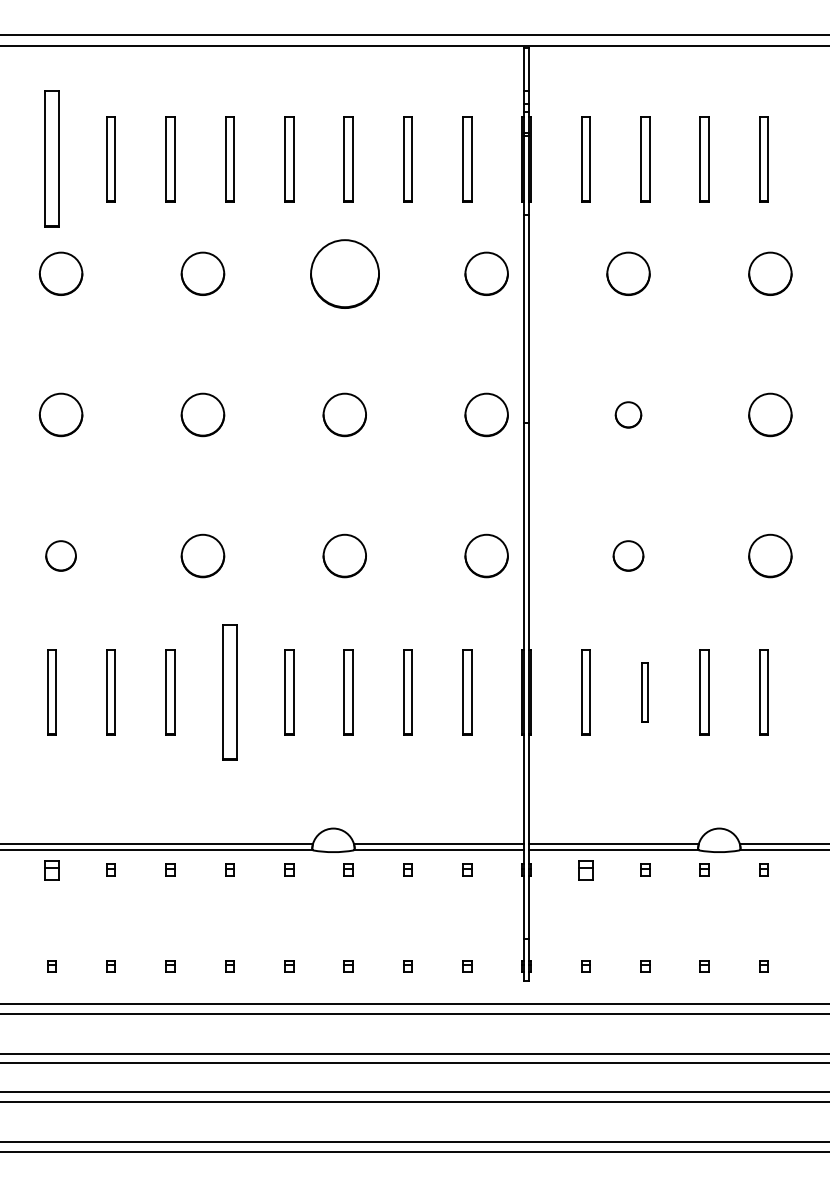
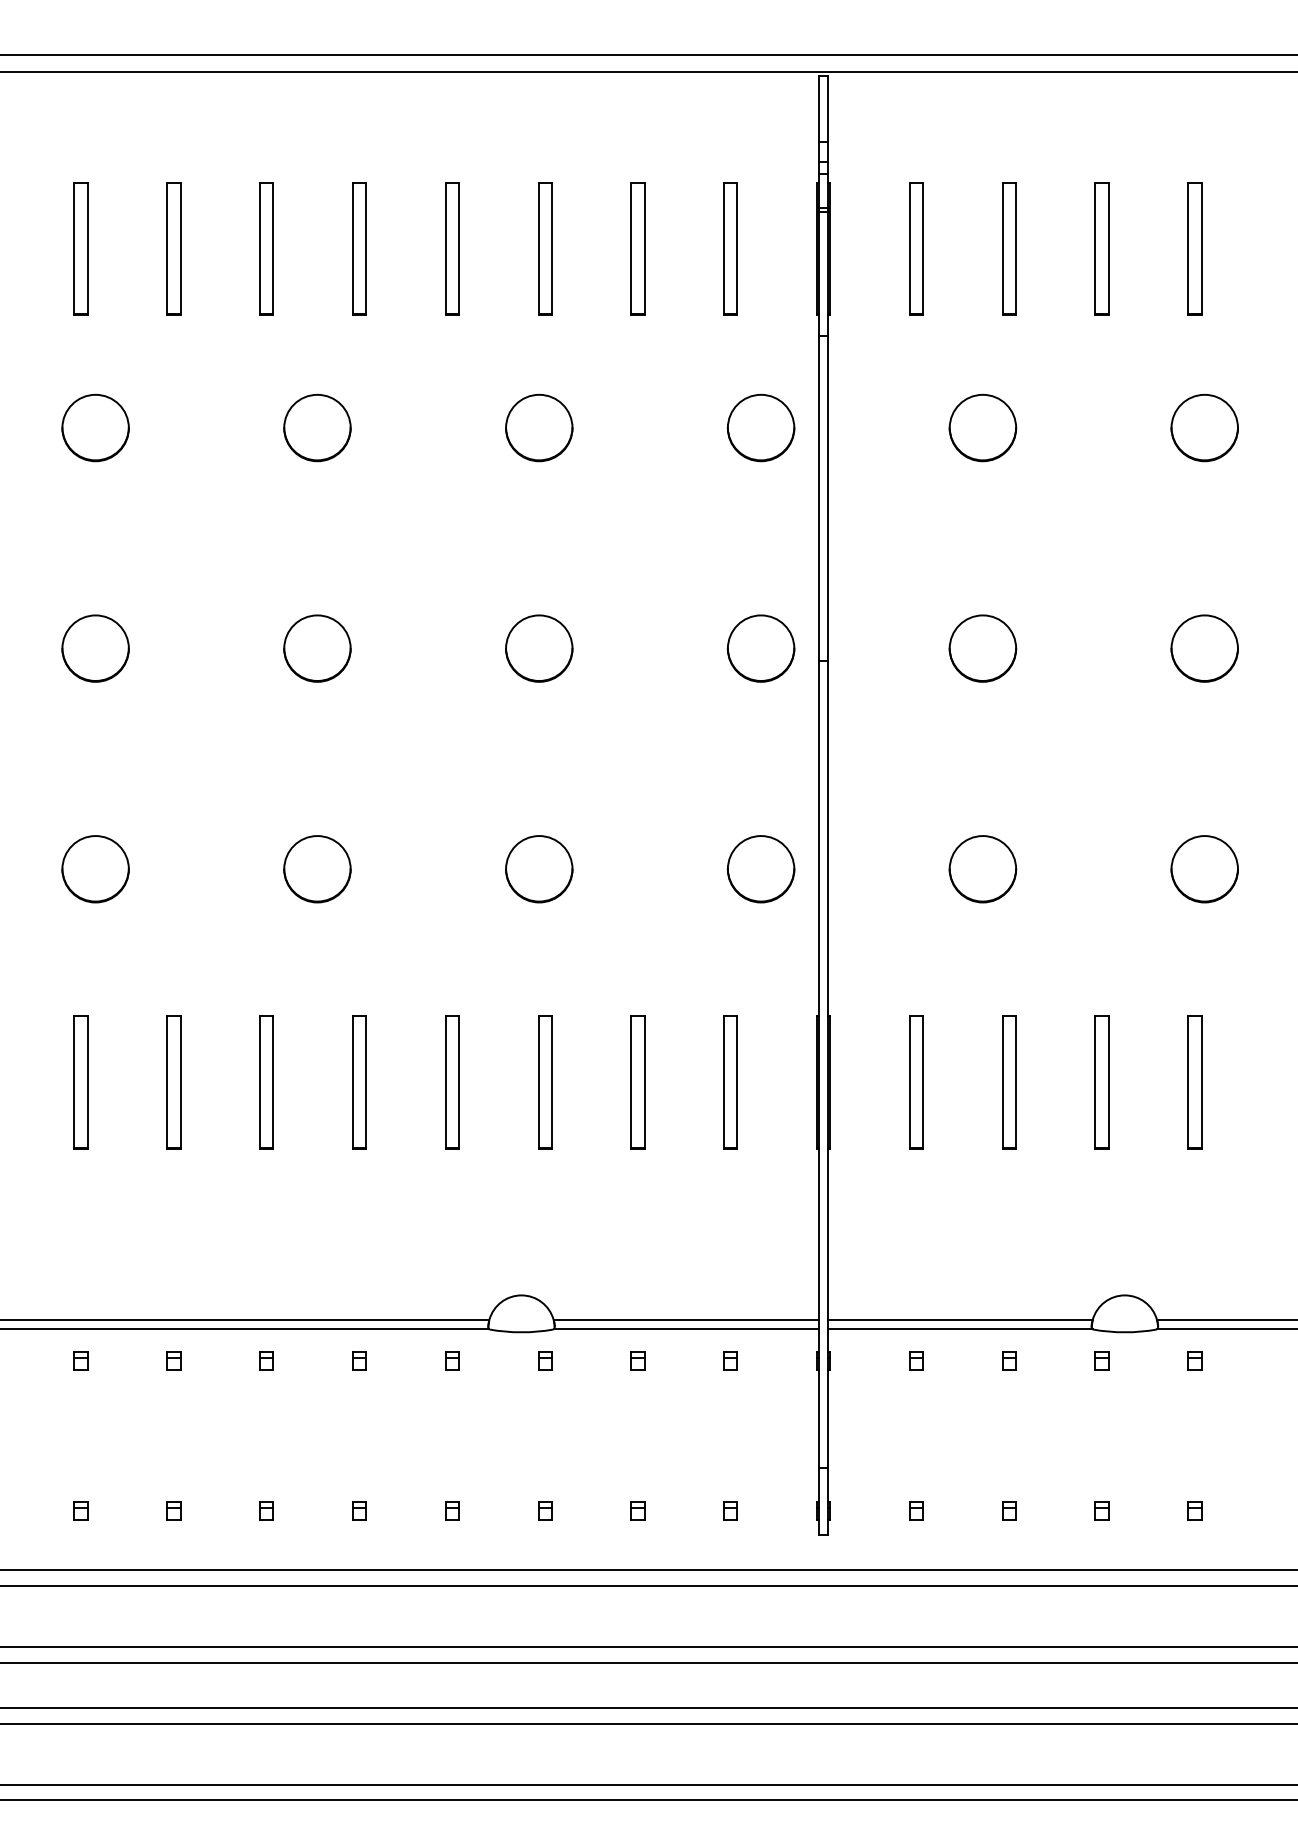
part: (51, 159) -> (80, 249), size x0.62
circle: (344, 273) -> (538, 427), size x0.62
part: (628, 414) -> (982, 647), size x1.67
part: (60, 555) -> (94, 868), size x1.43
part: (628, 555) -> (982, 868), size x1.43
part: (229, 692) -> (358, 1082), size x0.62
part: (645, 692) -> (1009, 1082), size x1.43
part: (51, 869) -> (80, 1359), size x0.62
part: (585, 869) -> (915, 1359), size x0.62

